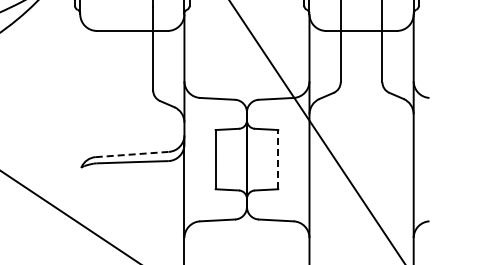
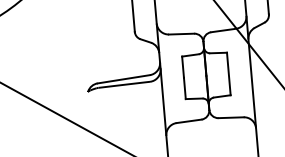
line: (132, 154) -> (123, 79), dashed -> solid
line: (278, 159) -> (229, 73), dashed -> solid

